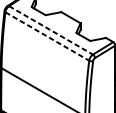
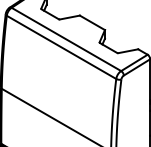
line: (51, 30) -> (66, 39), dashed -> solid
line: (47, 36) -> (61, 47), dashed -> solid

